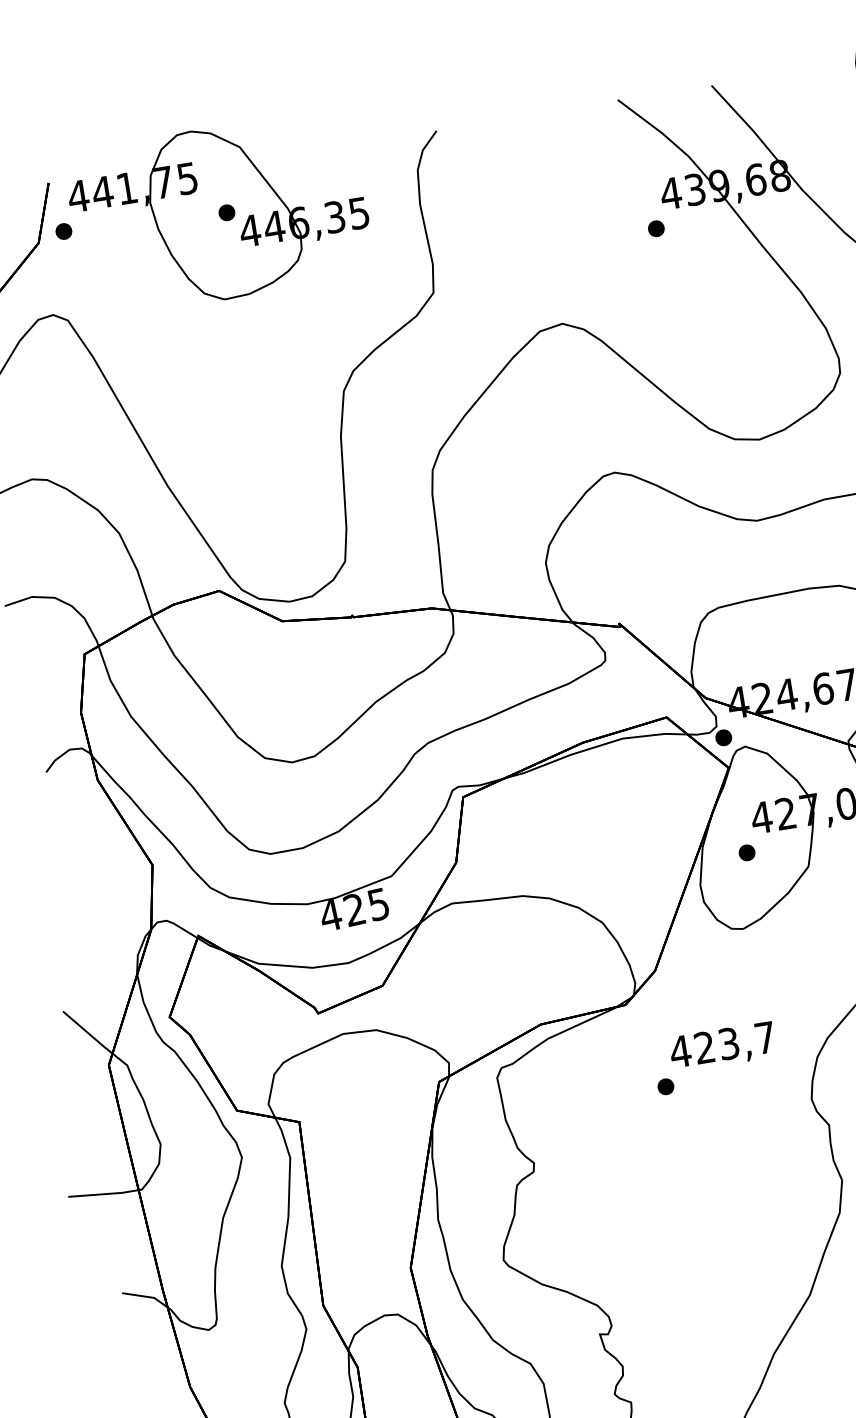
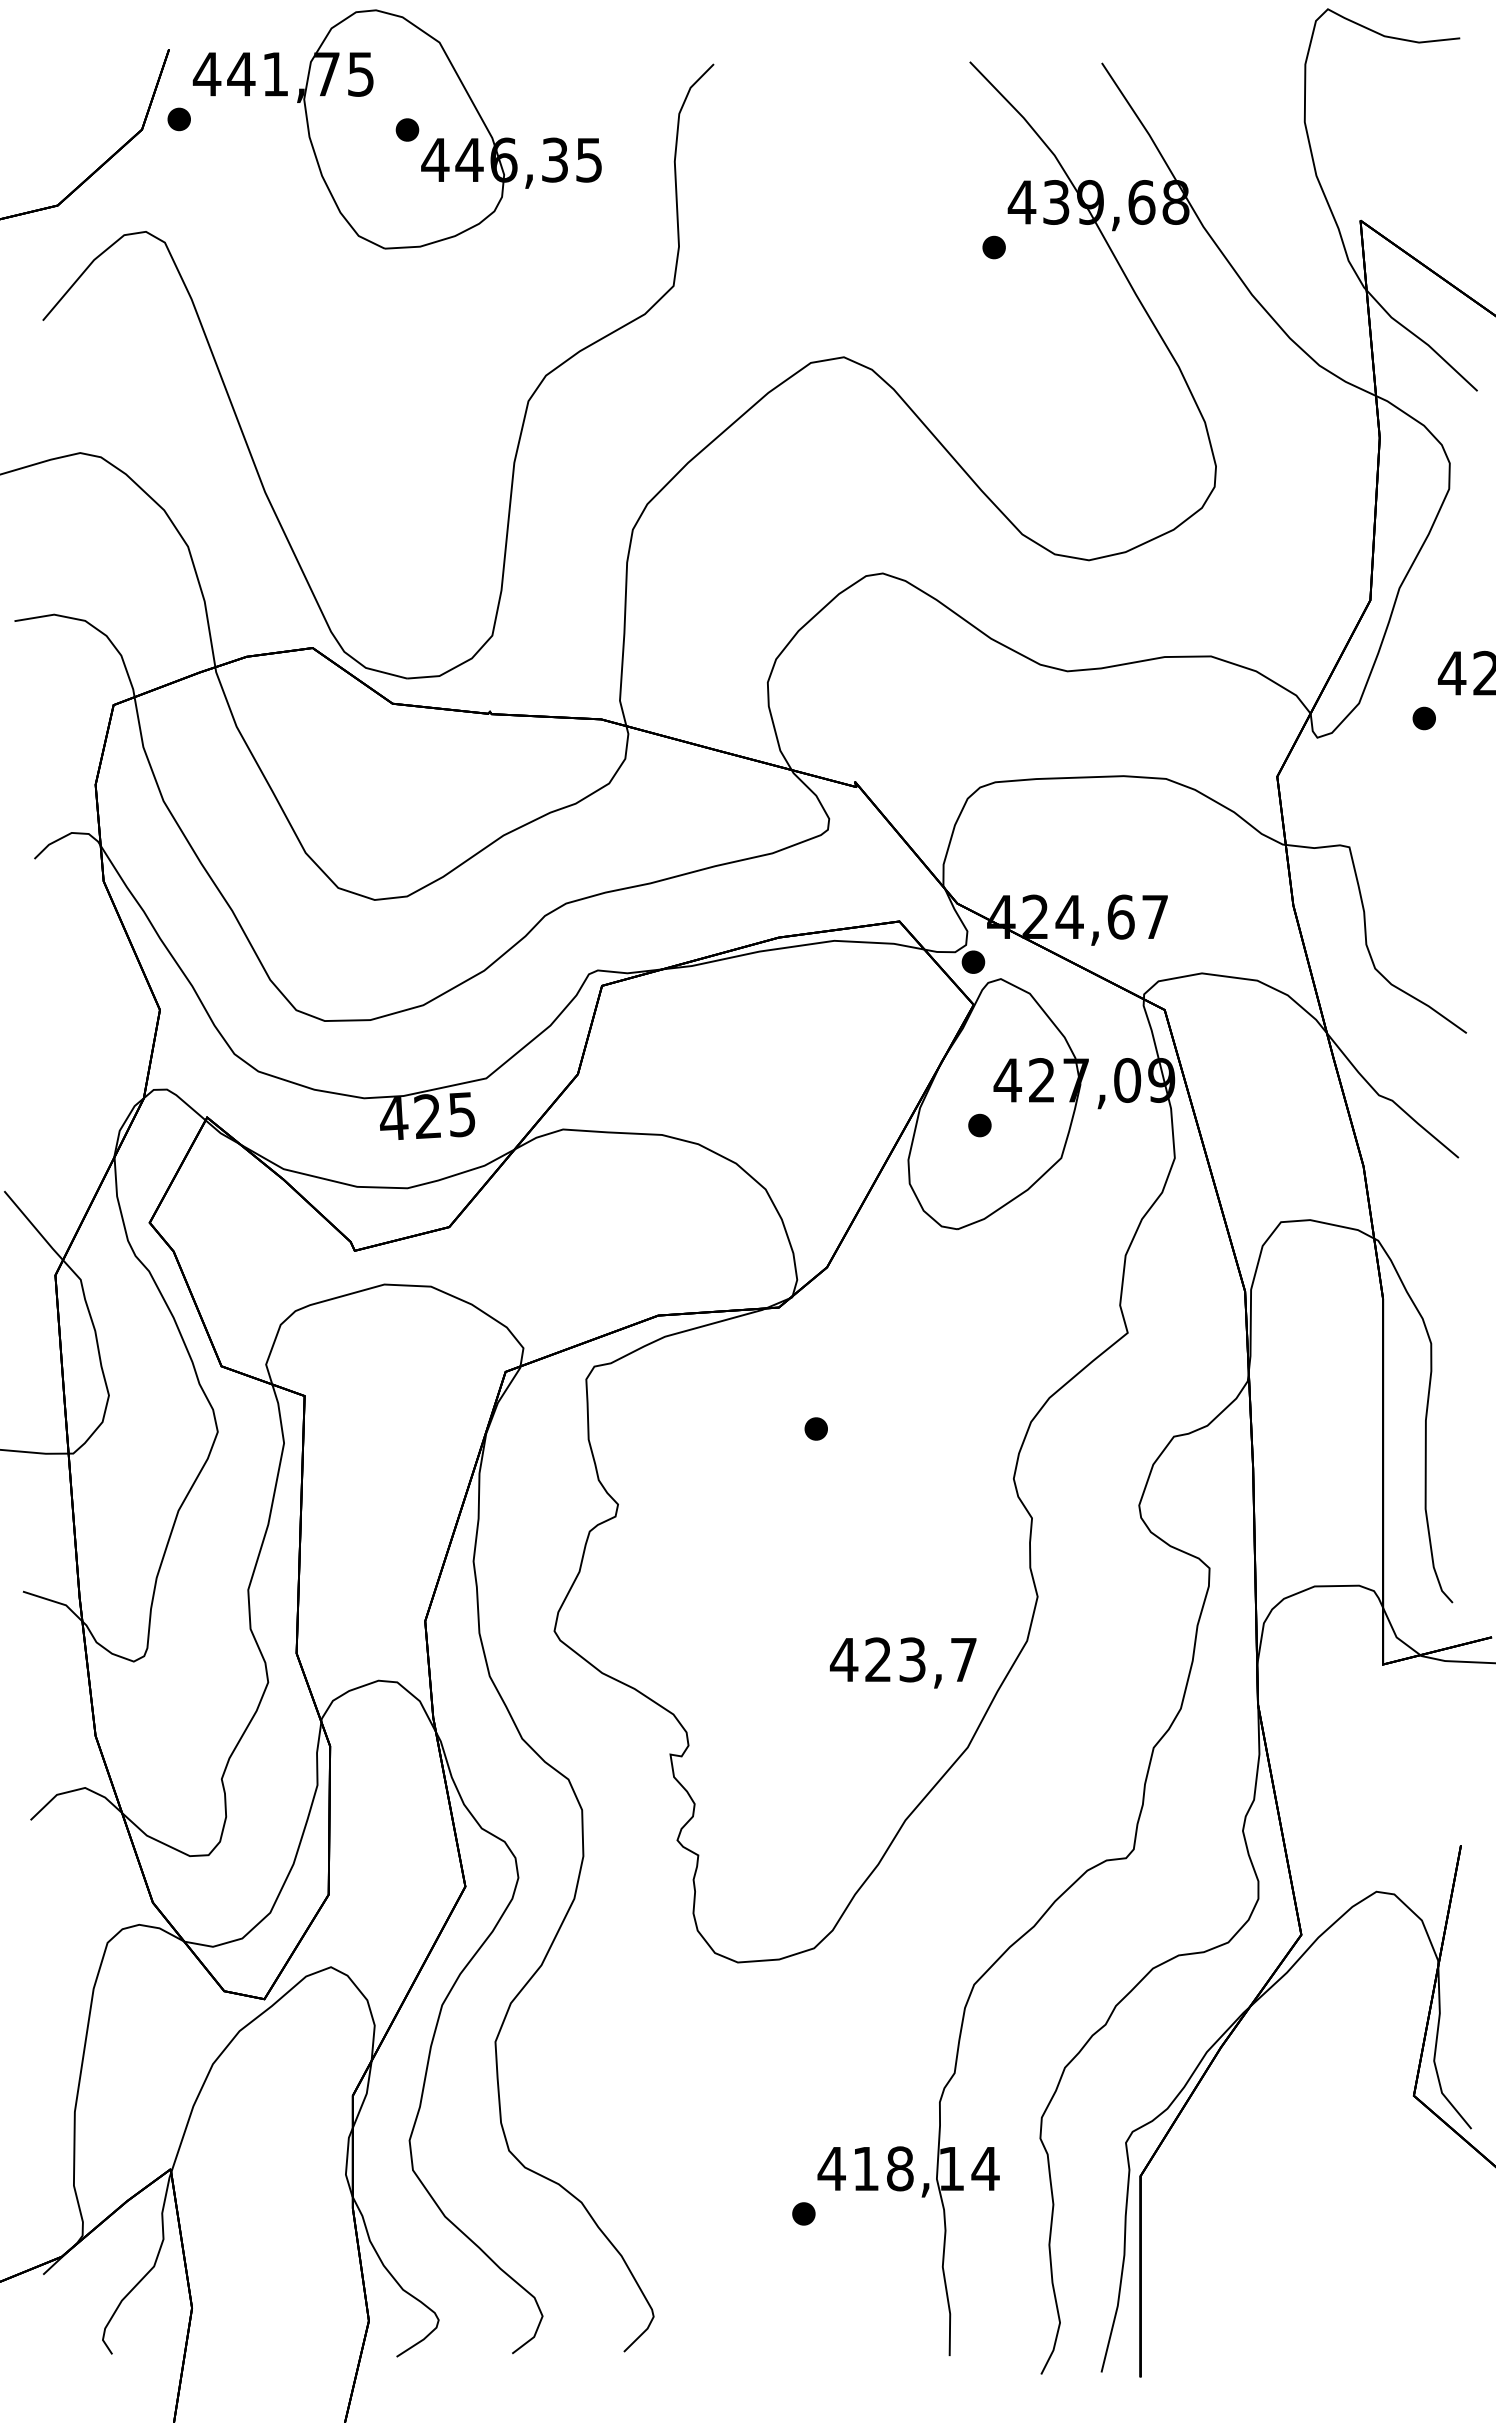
text: (722, 1046) -> (903, 1662), moved

